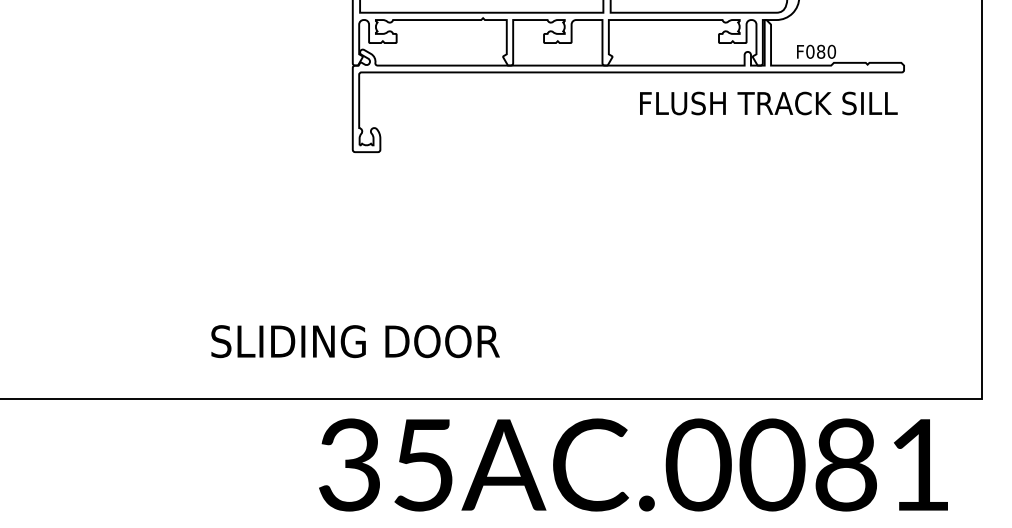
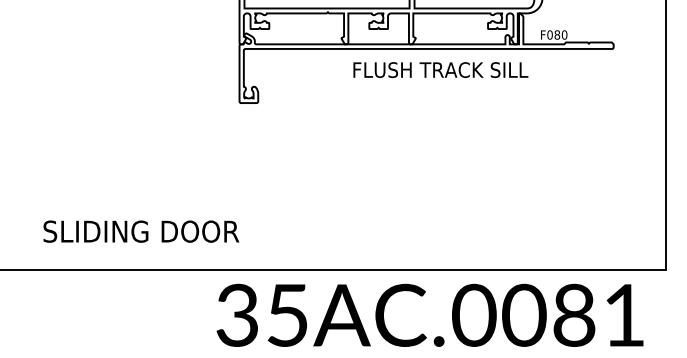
text: (768, 102) -> (440, 69), moved
text: (355, 341) -> (141, 231), moved

